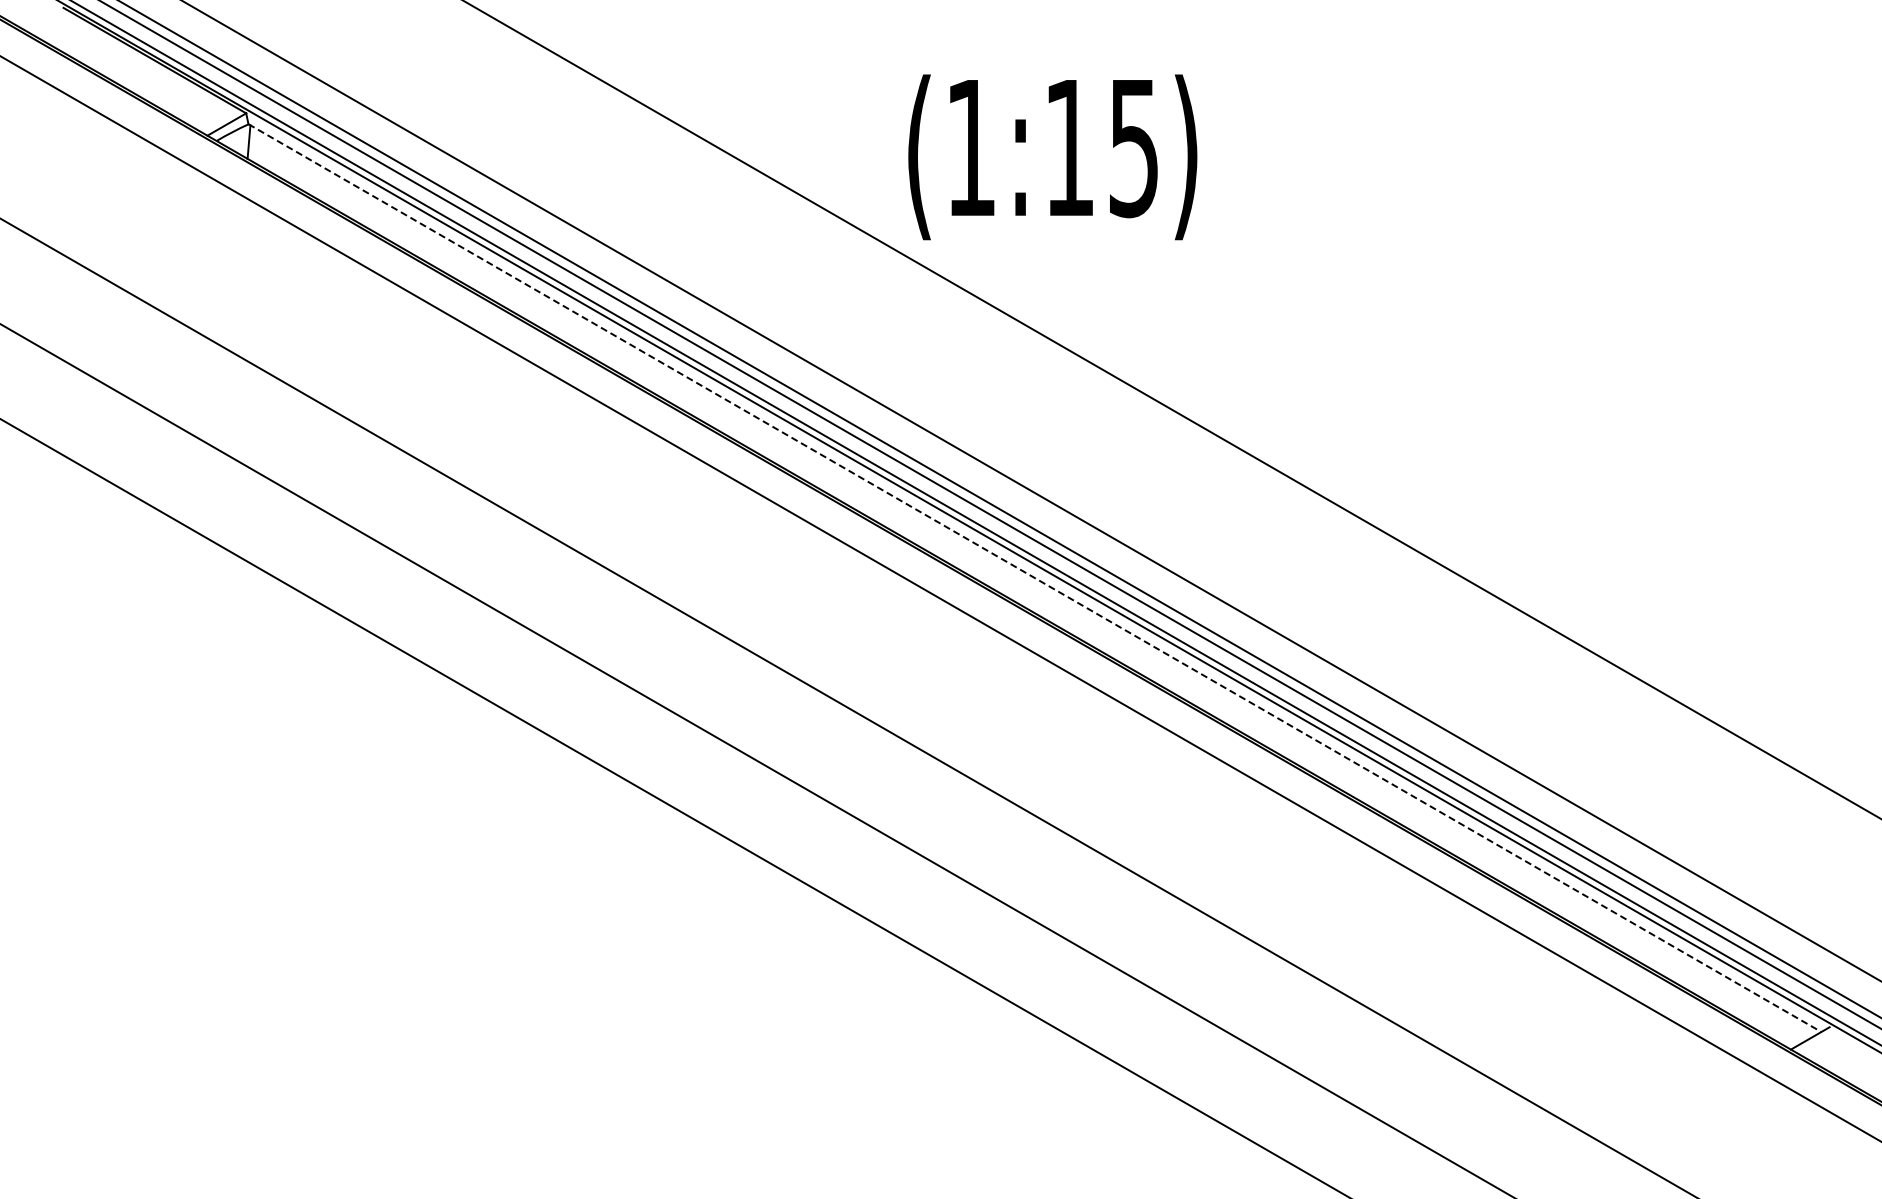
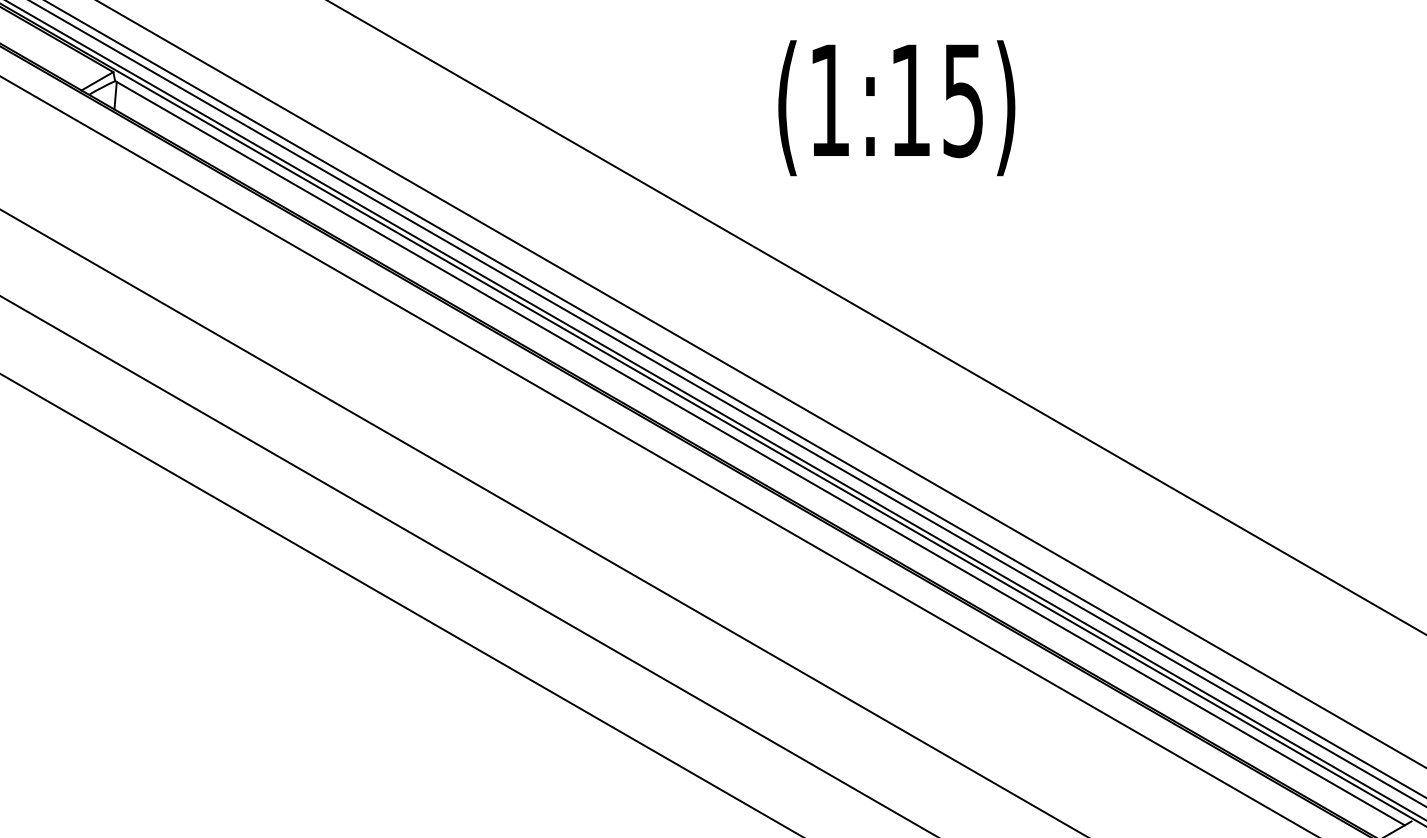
text: (1052, 157) -> (896, 108), moved
line: (1035, 578) -> (760, 453), dashed -> solid

